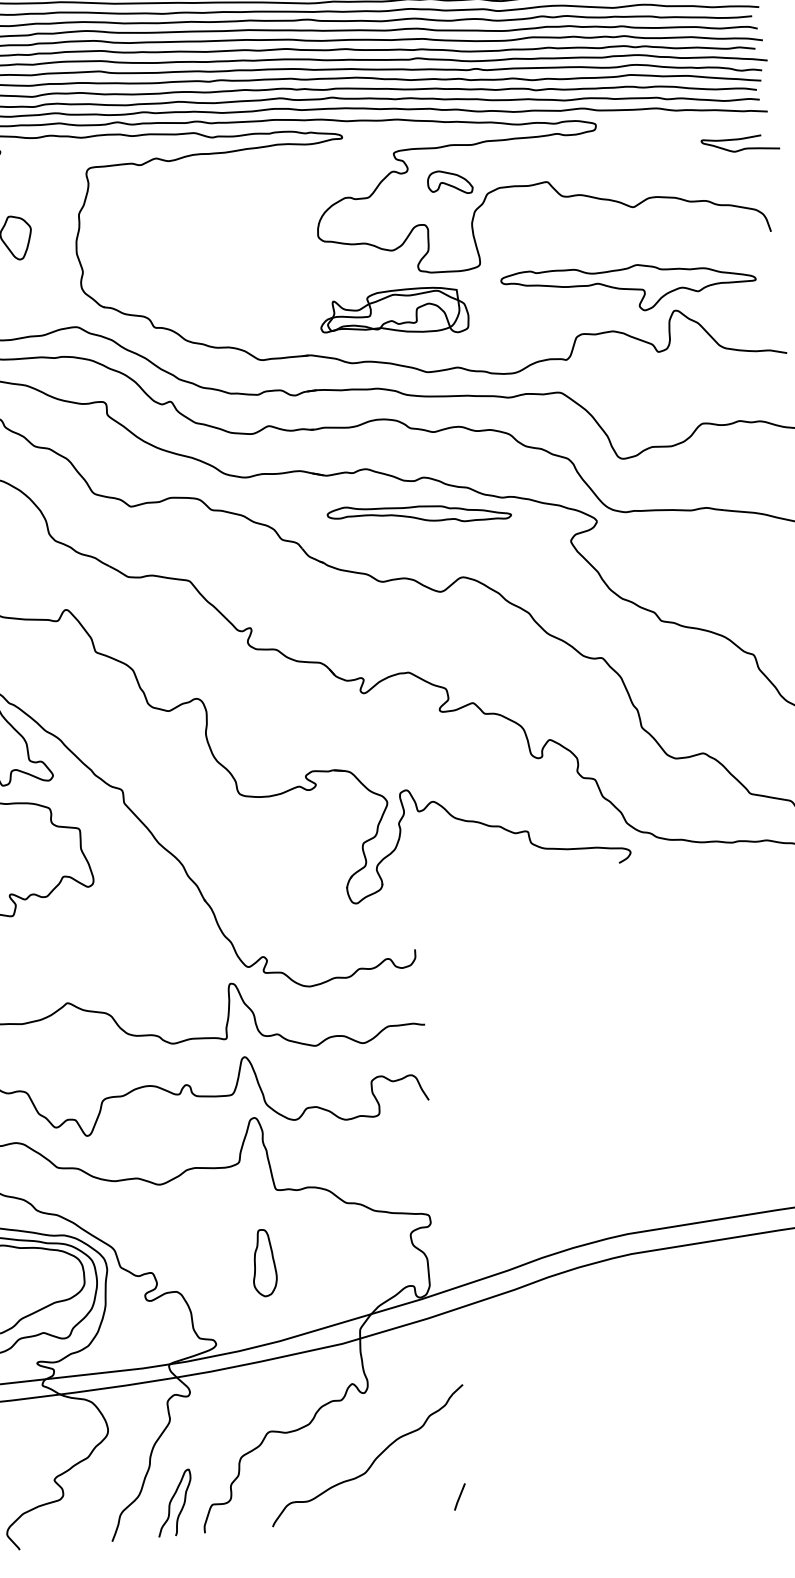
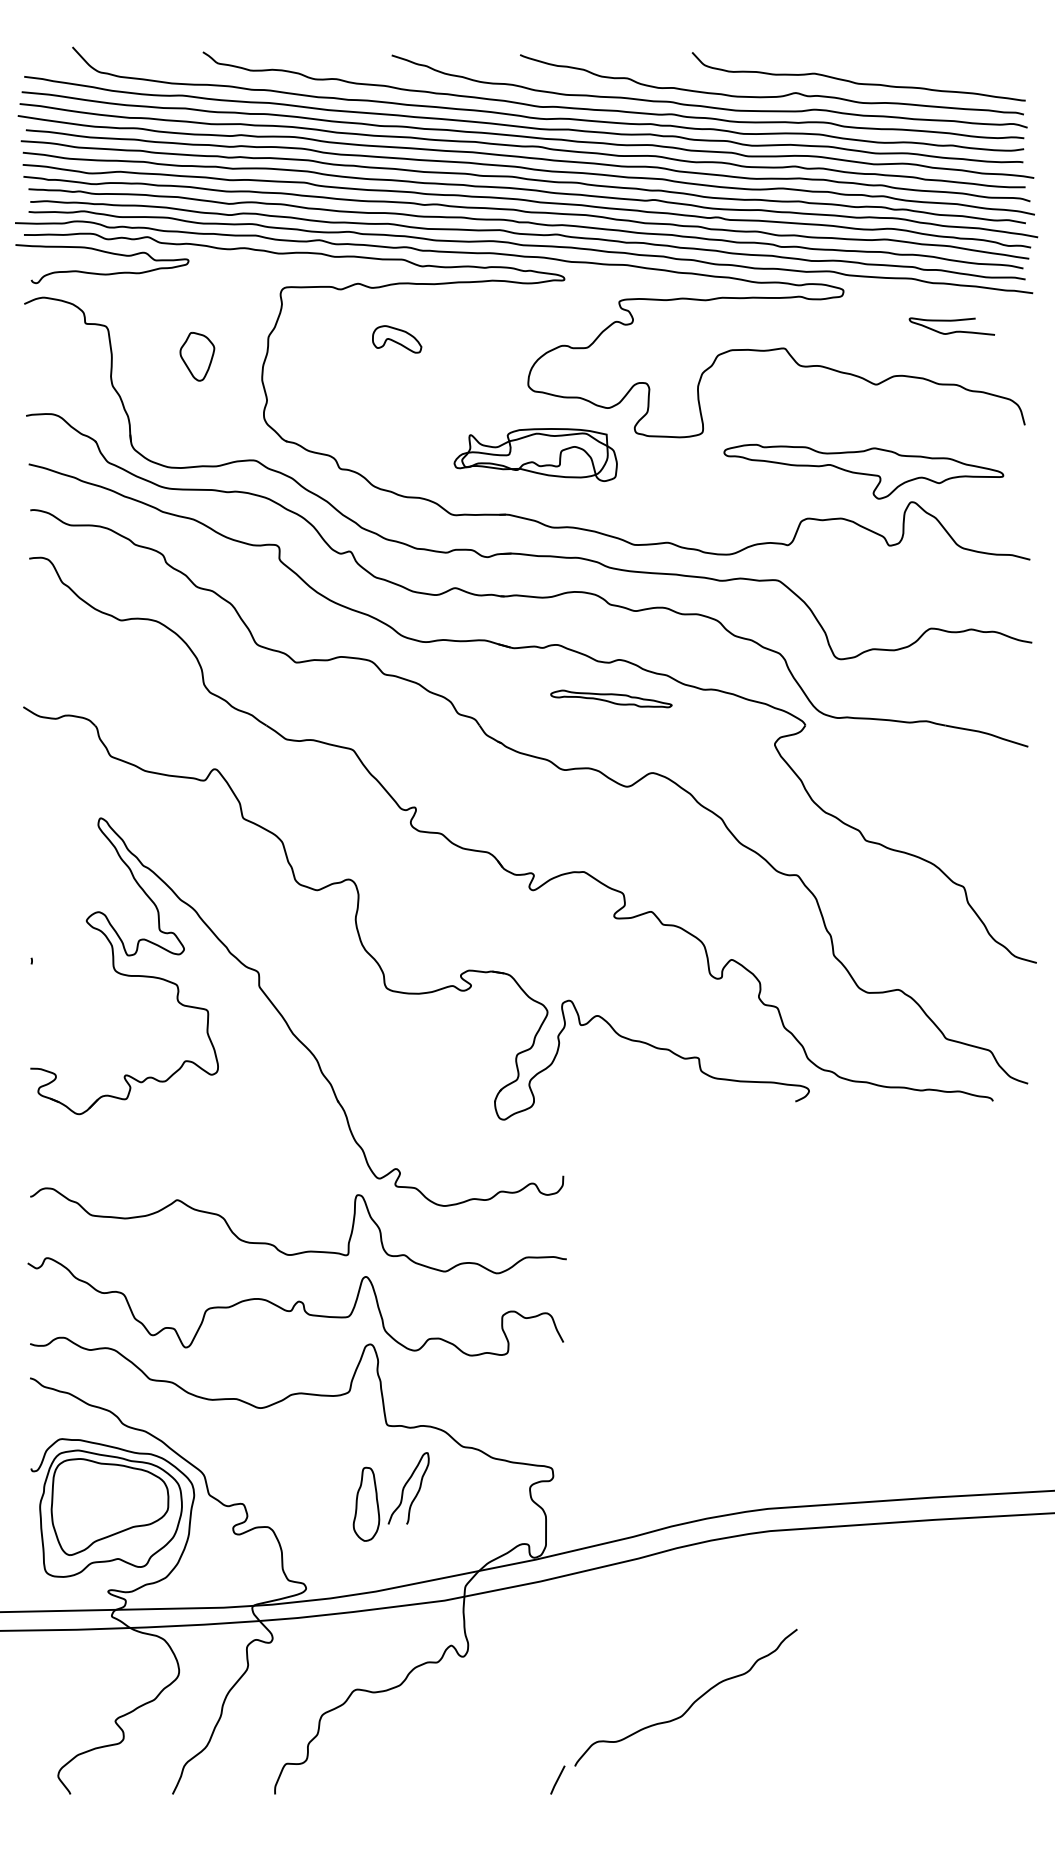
curve: (739, 139) -> (951, 321), moved
part: (450, 182) -> (397, 339), moved
part: (393, 313) -> (535, 454), moved
part: (419, 513) -> (611, 698), size x0.6
curve: (374, 1459) -> (692, 1702), moved
curve: (172, 1500) -> (406, 1485), moved

